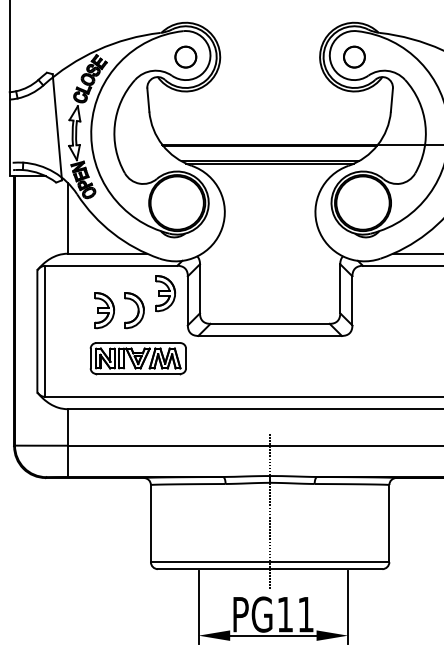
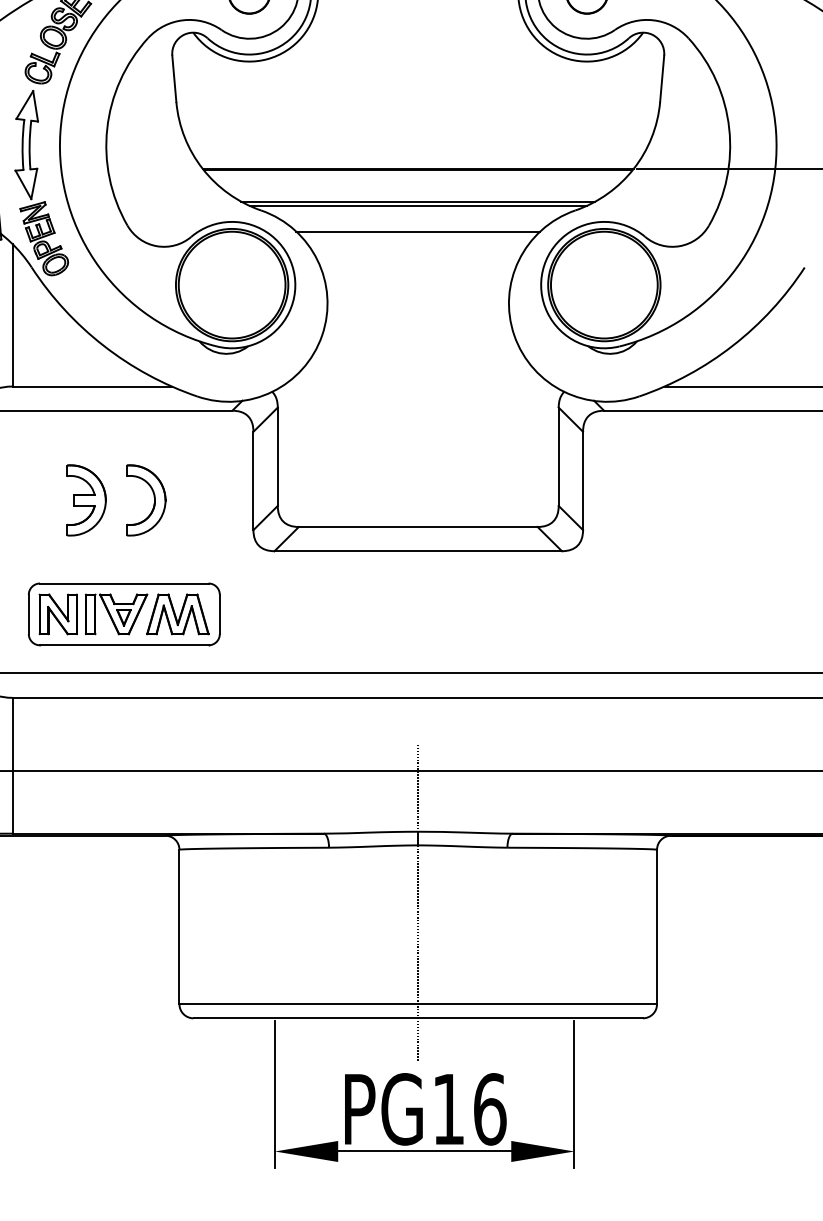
line: (270, 176) -> (418, 231), added
part: (165, 293) -> (208, 466), removed
part: (137, 358) -> (122, 614), moved
text: (306, 614) -> (491, 1109), PG11 -> PG16

